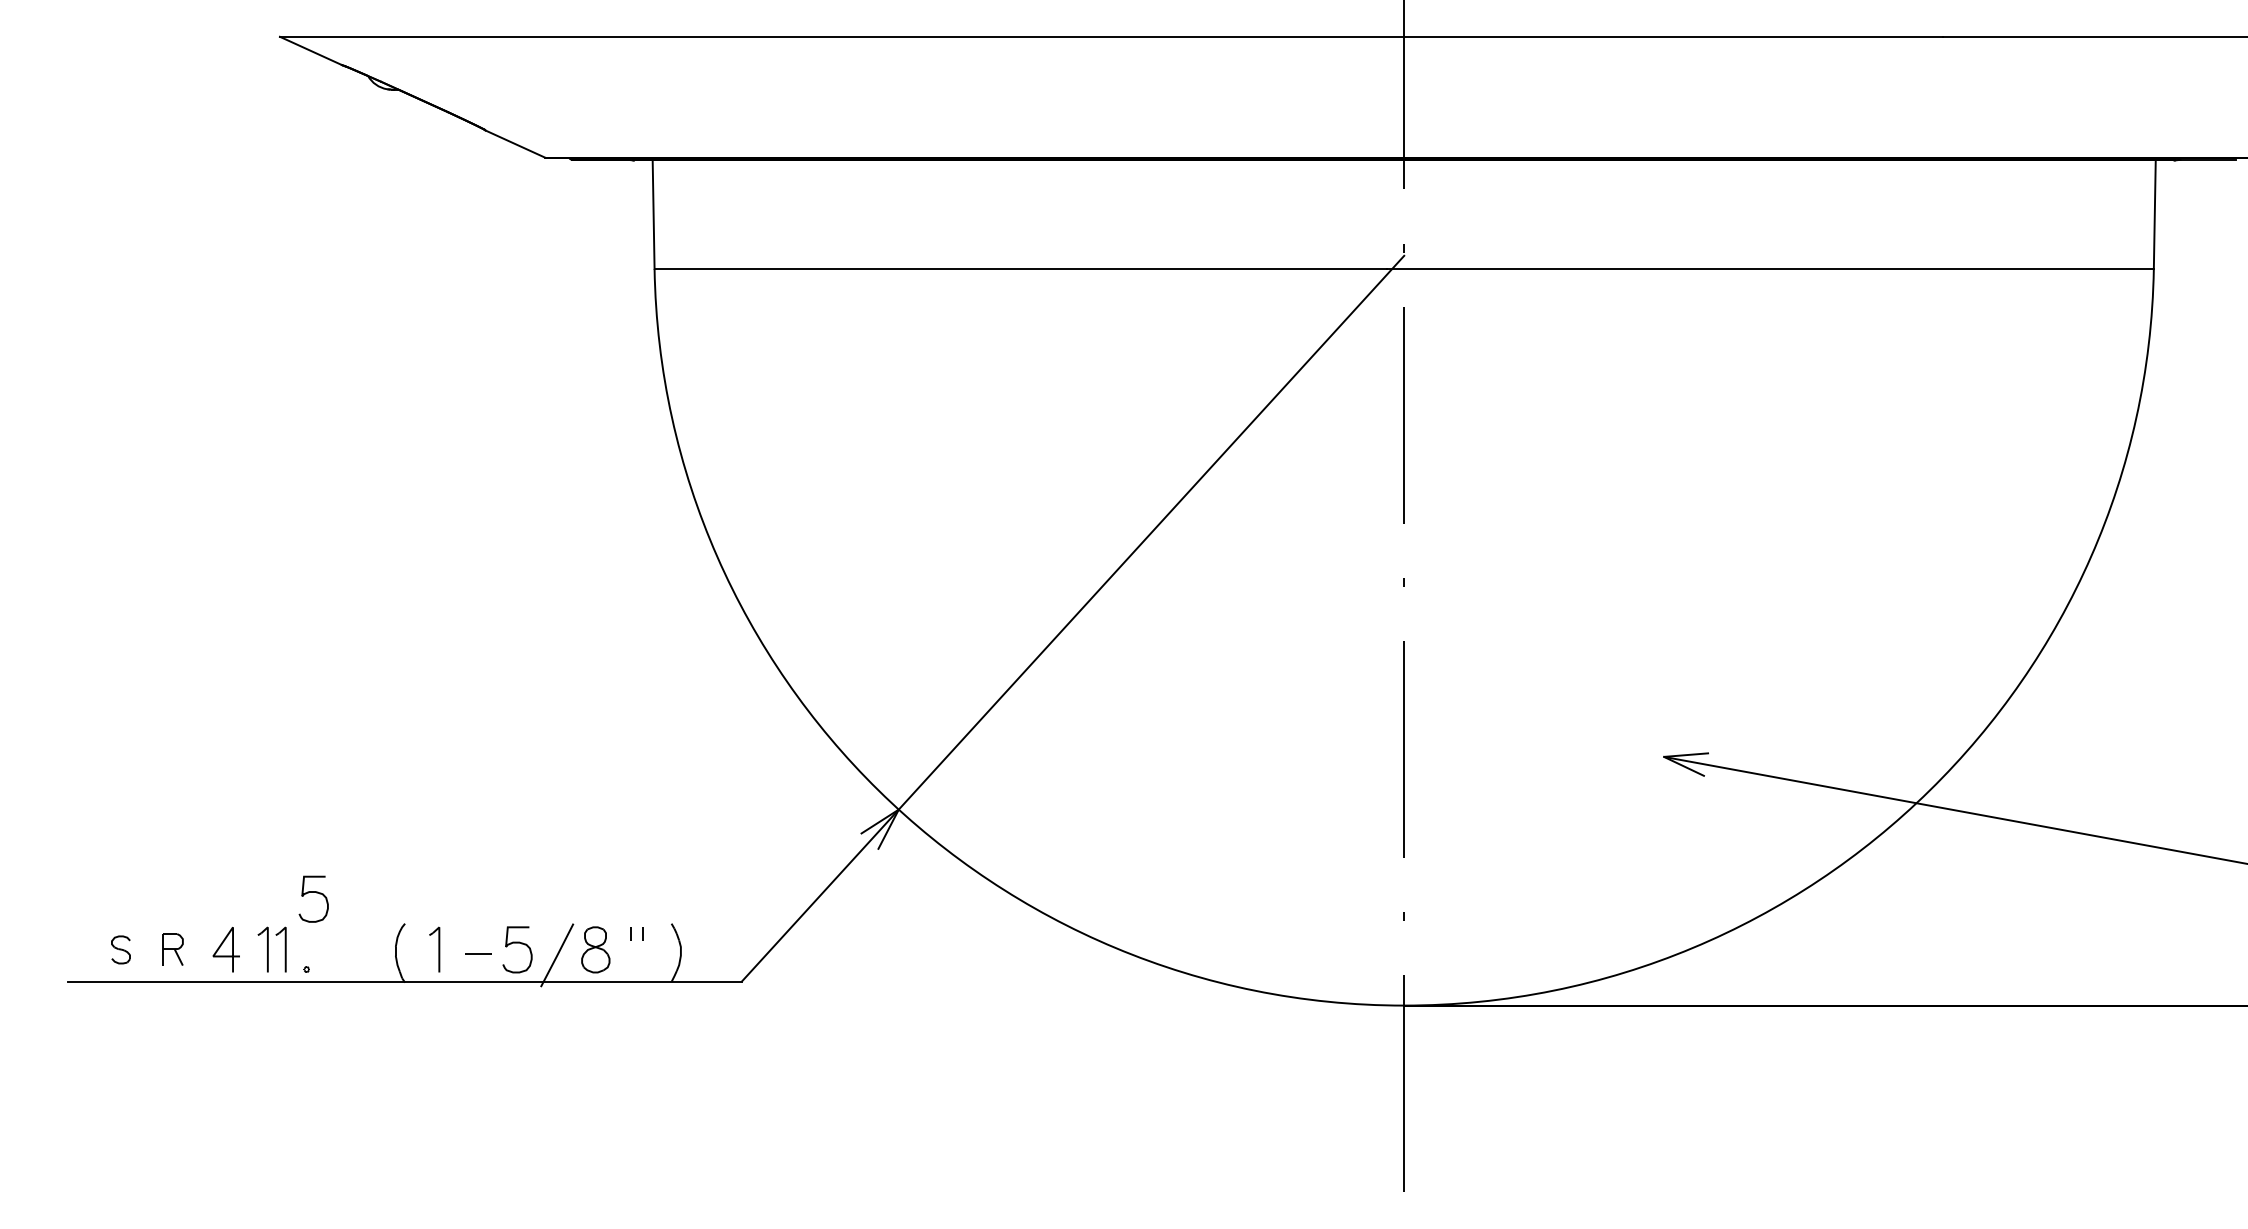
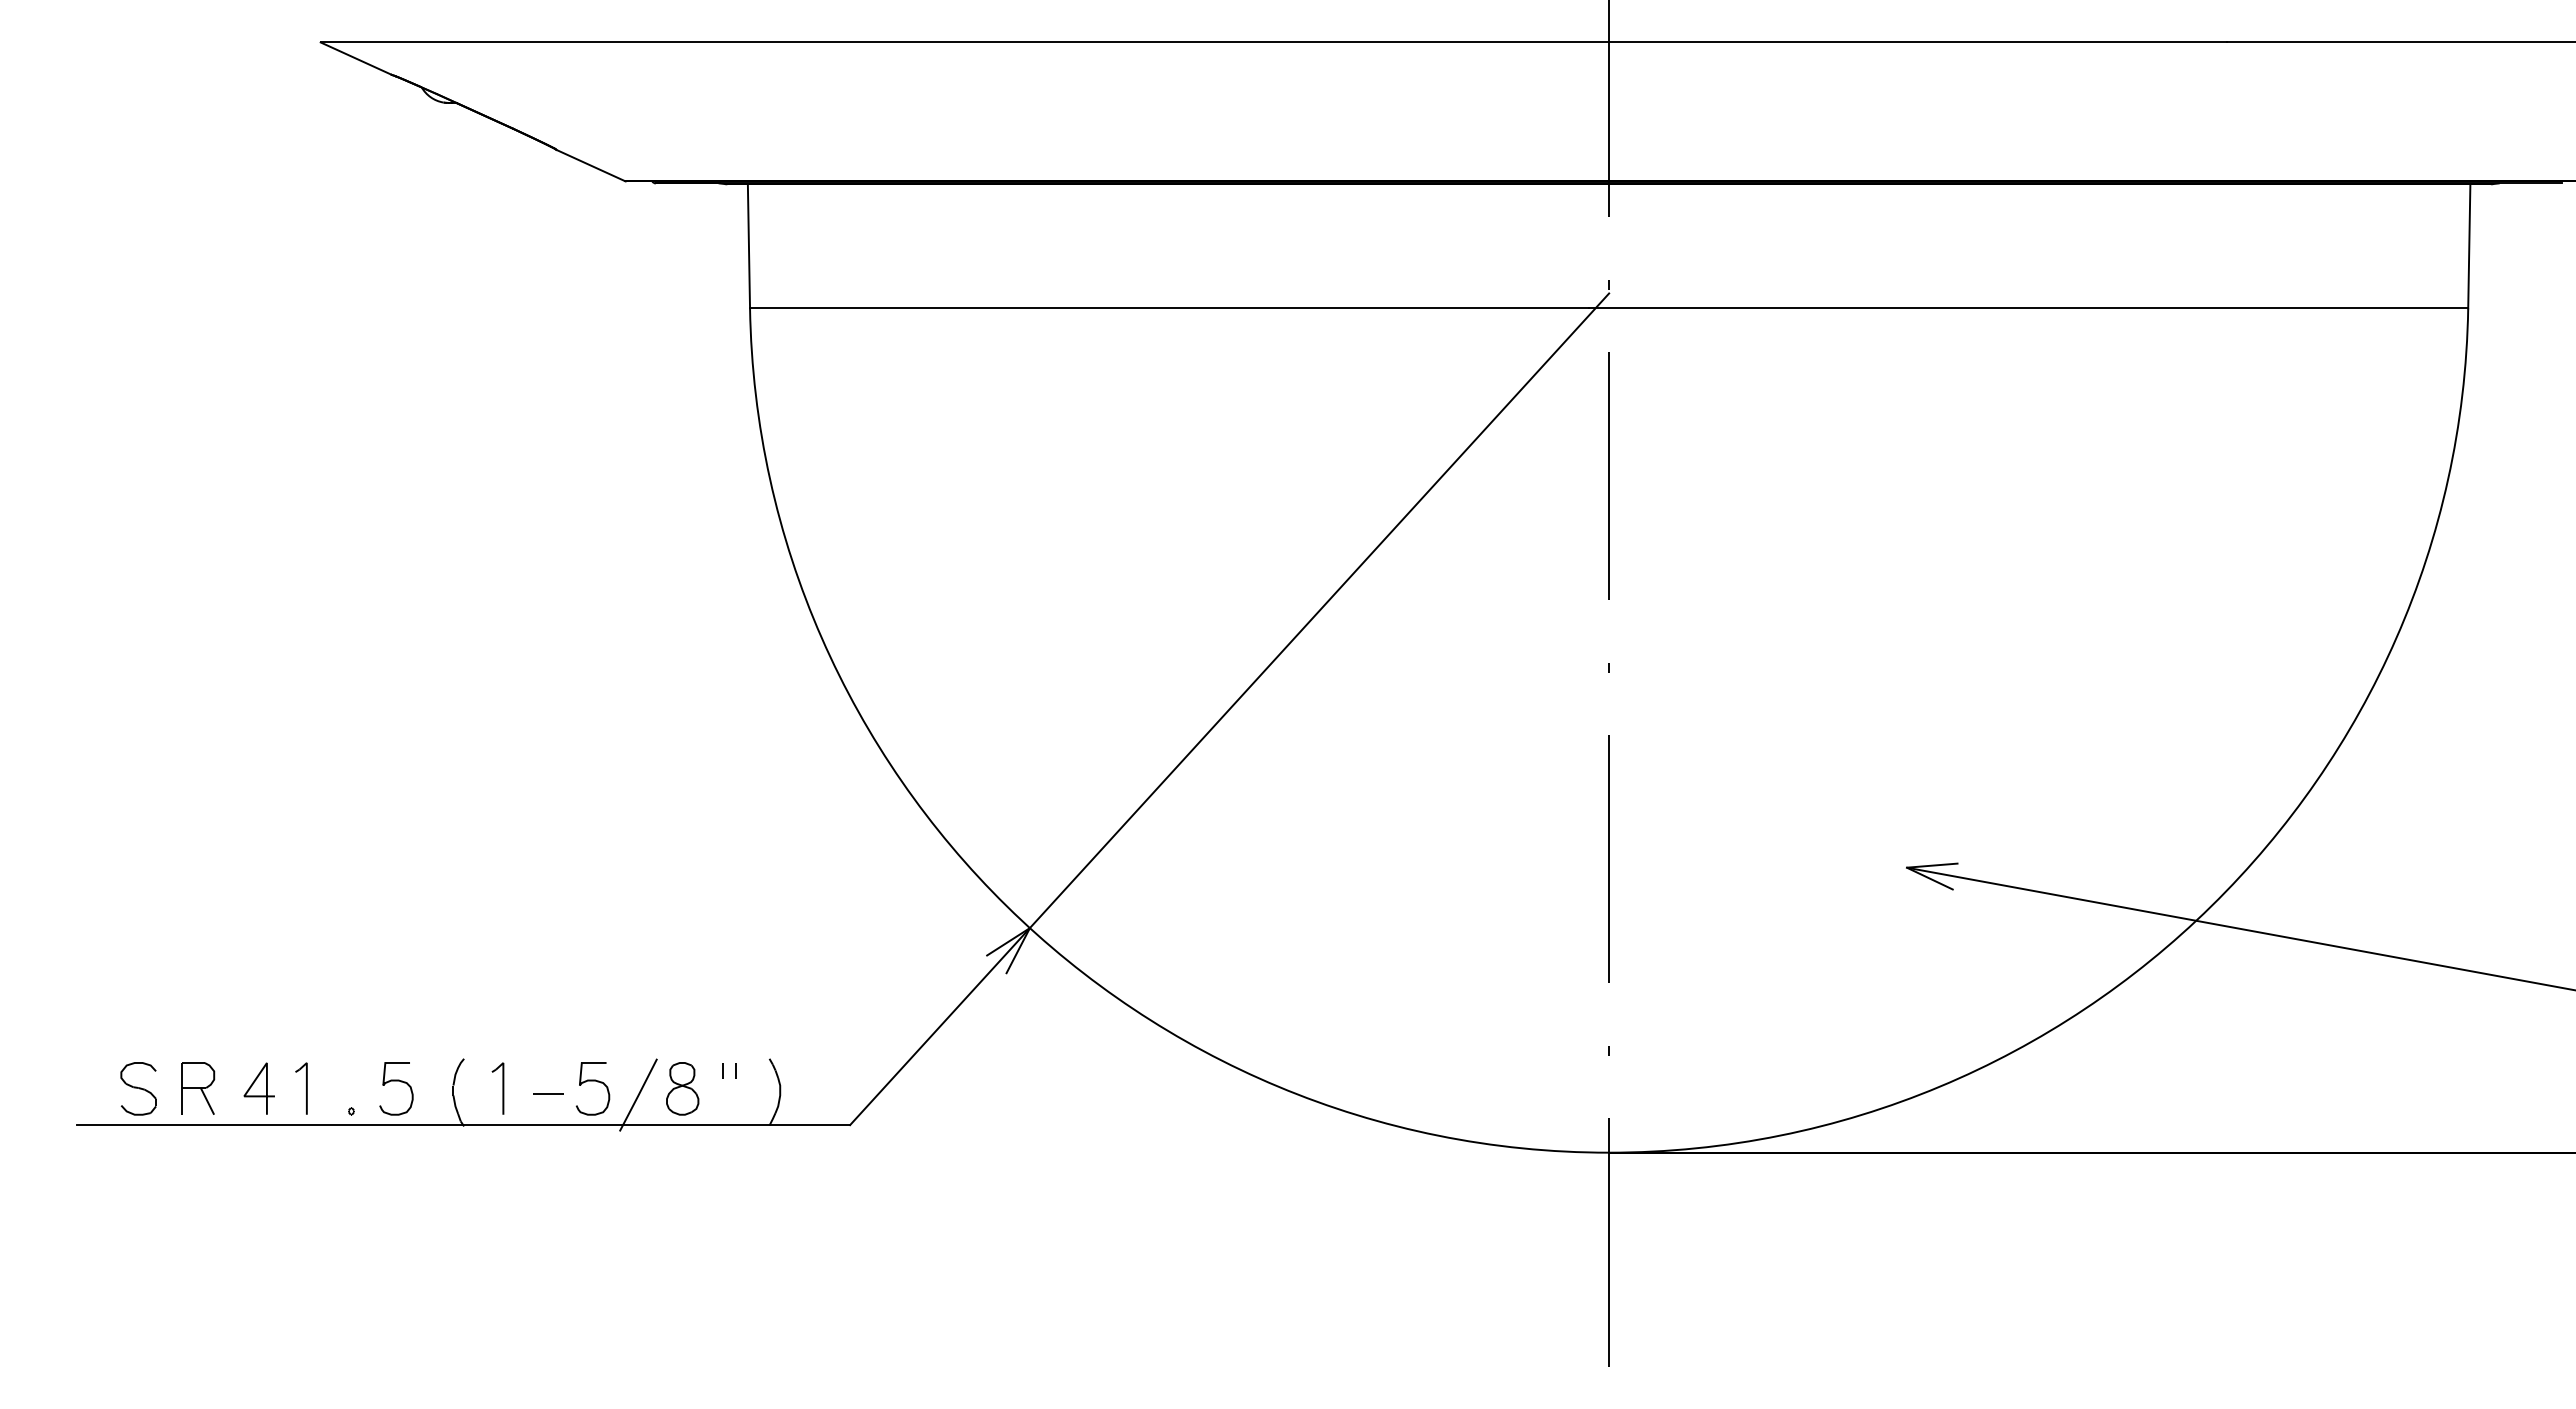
curve: (313, 892) -> (396, 1081), moved
part: (120, 949) -> (138, 1088), size x1.67
part: (173, 949) -> (198, 1088), size x1.43
part: (280, 949) -> (321, 1088), removed

